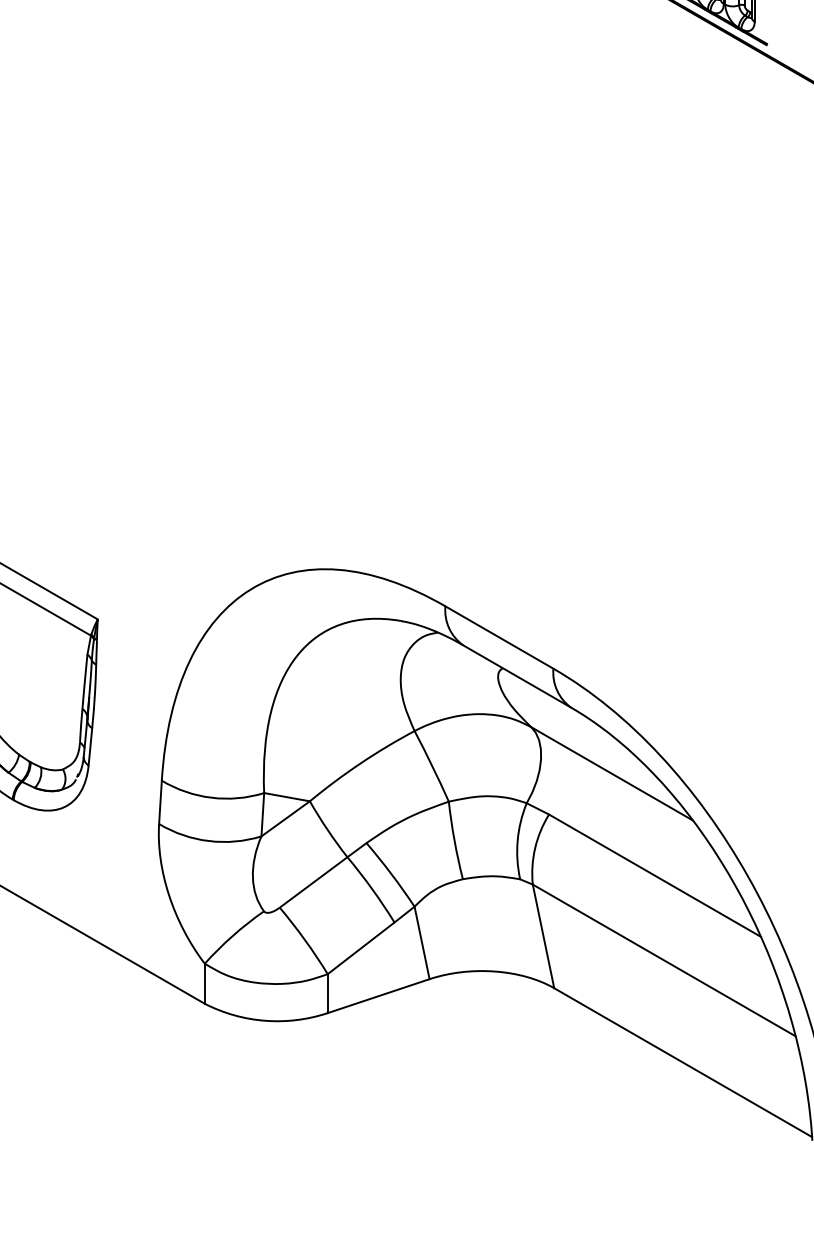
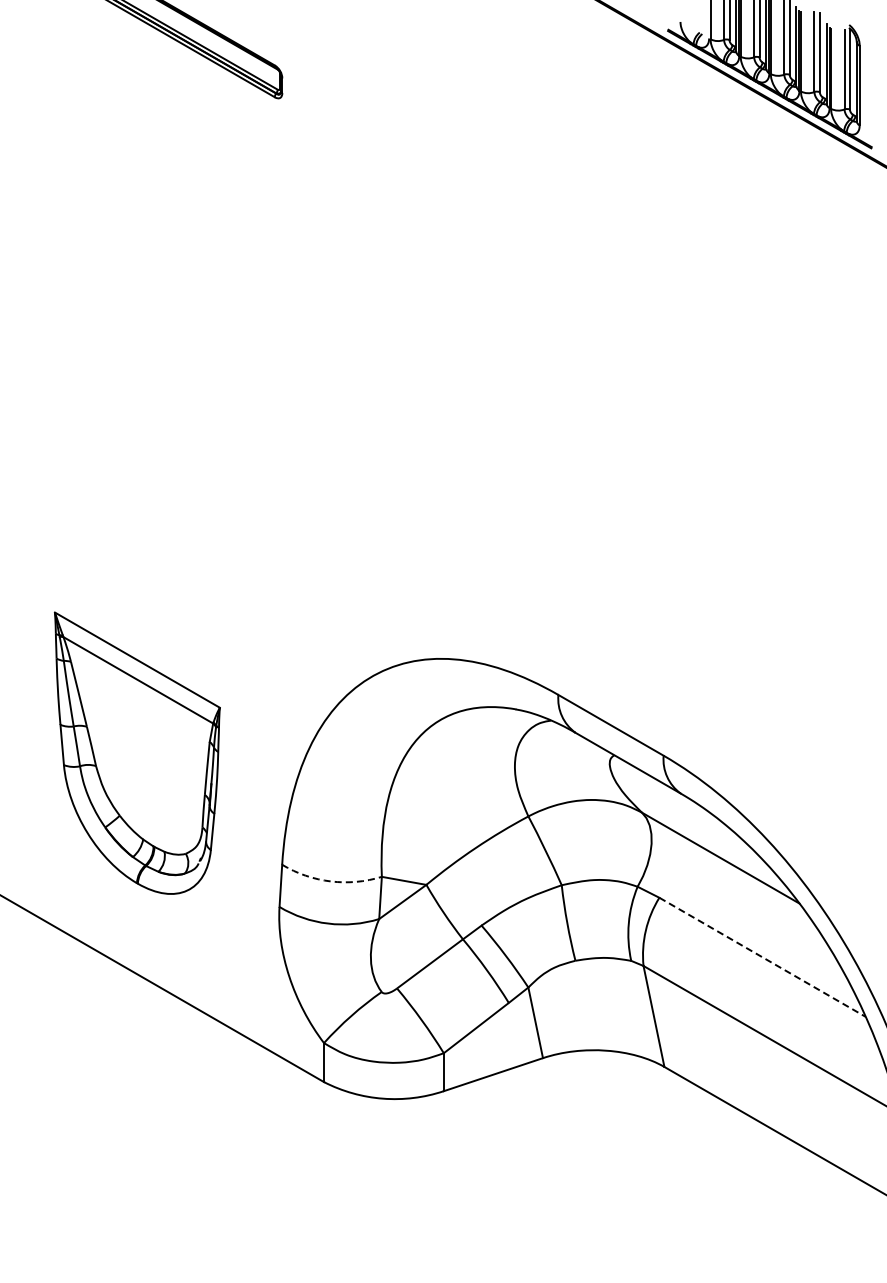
arc: (211, 797) -> (330, 881), solid -> dashed
line: (655, 875) -> (763, 957), solid -> dashed

